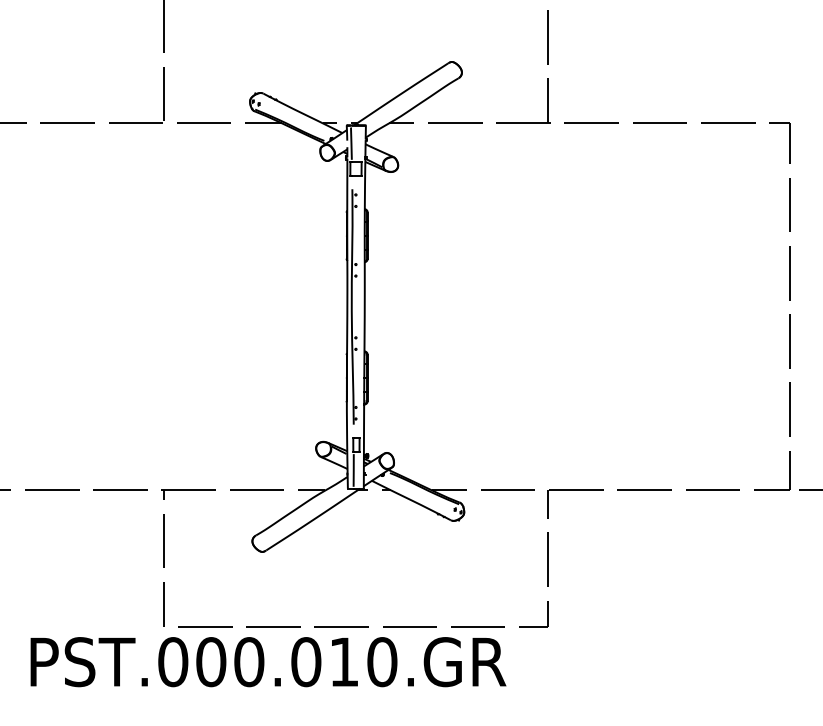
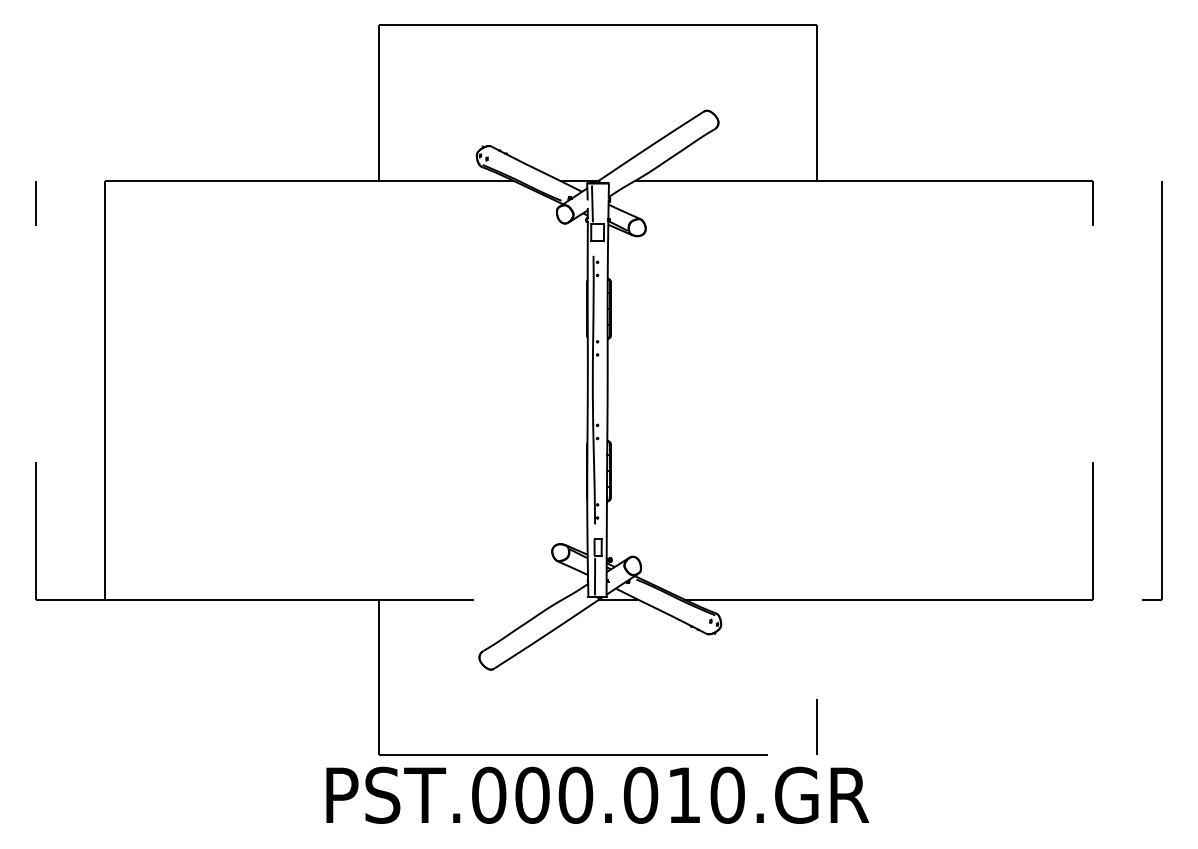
text: (268, 661) -> (597, 794), moved

